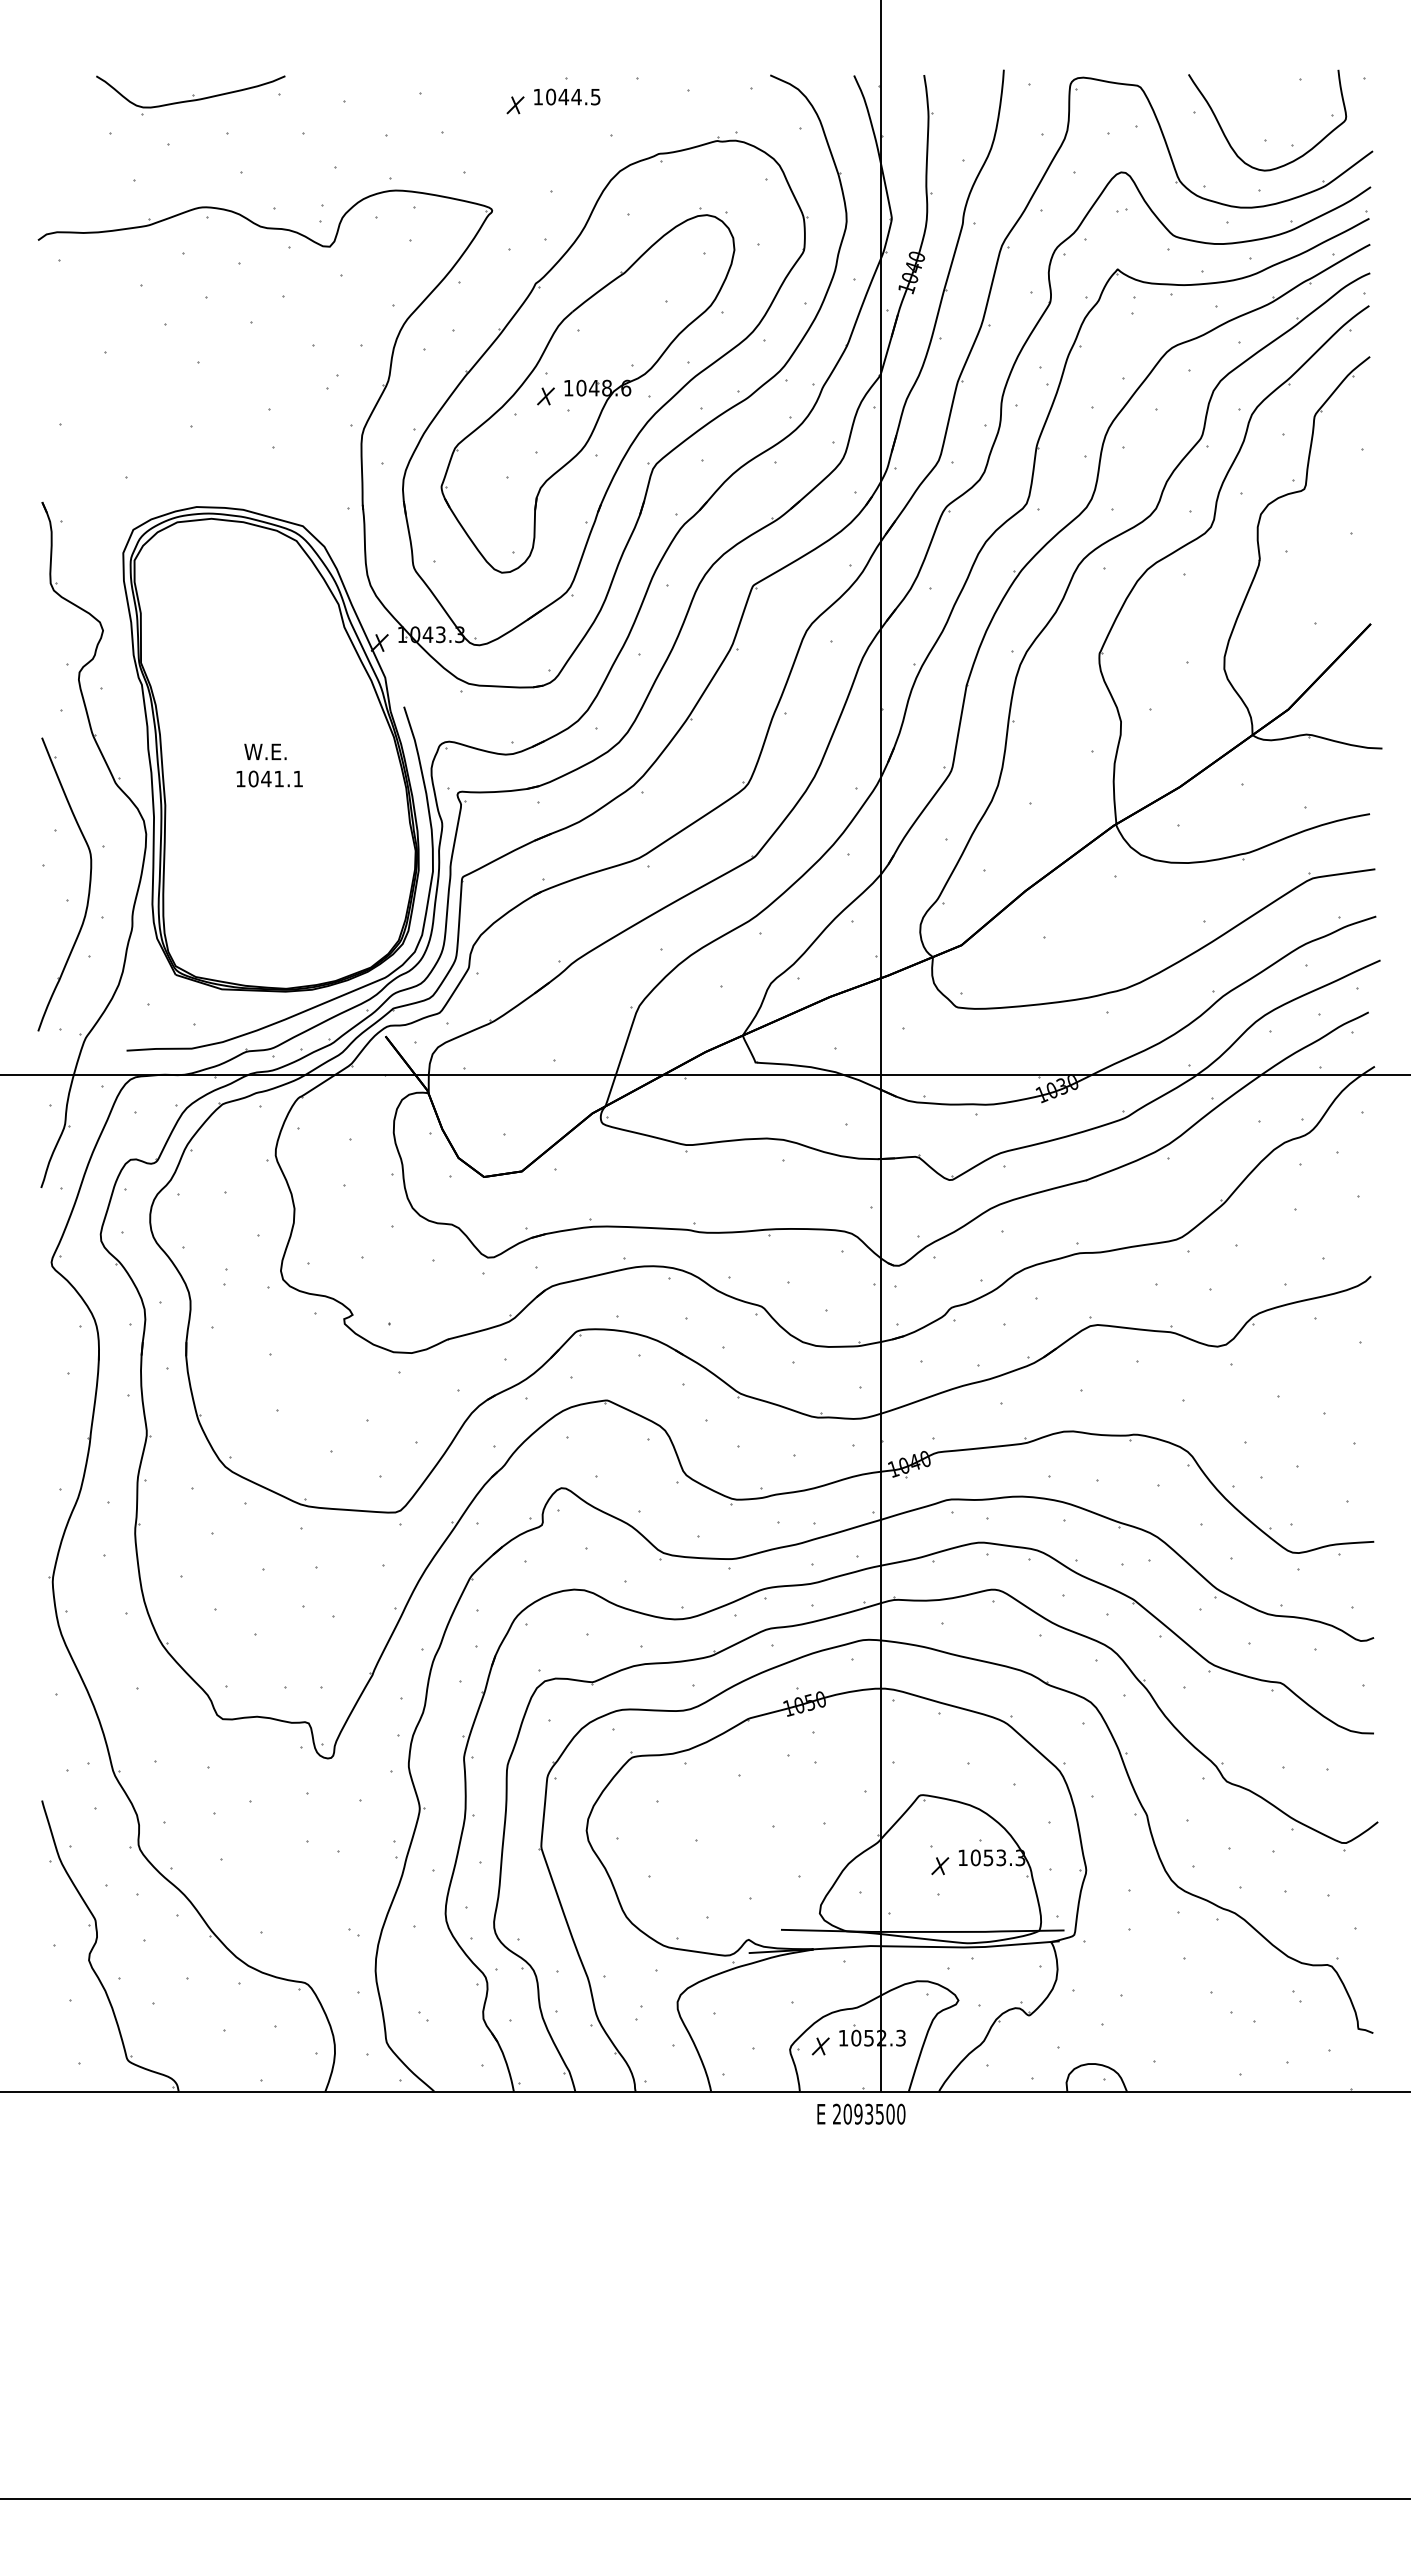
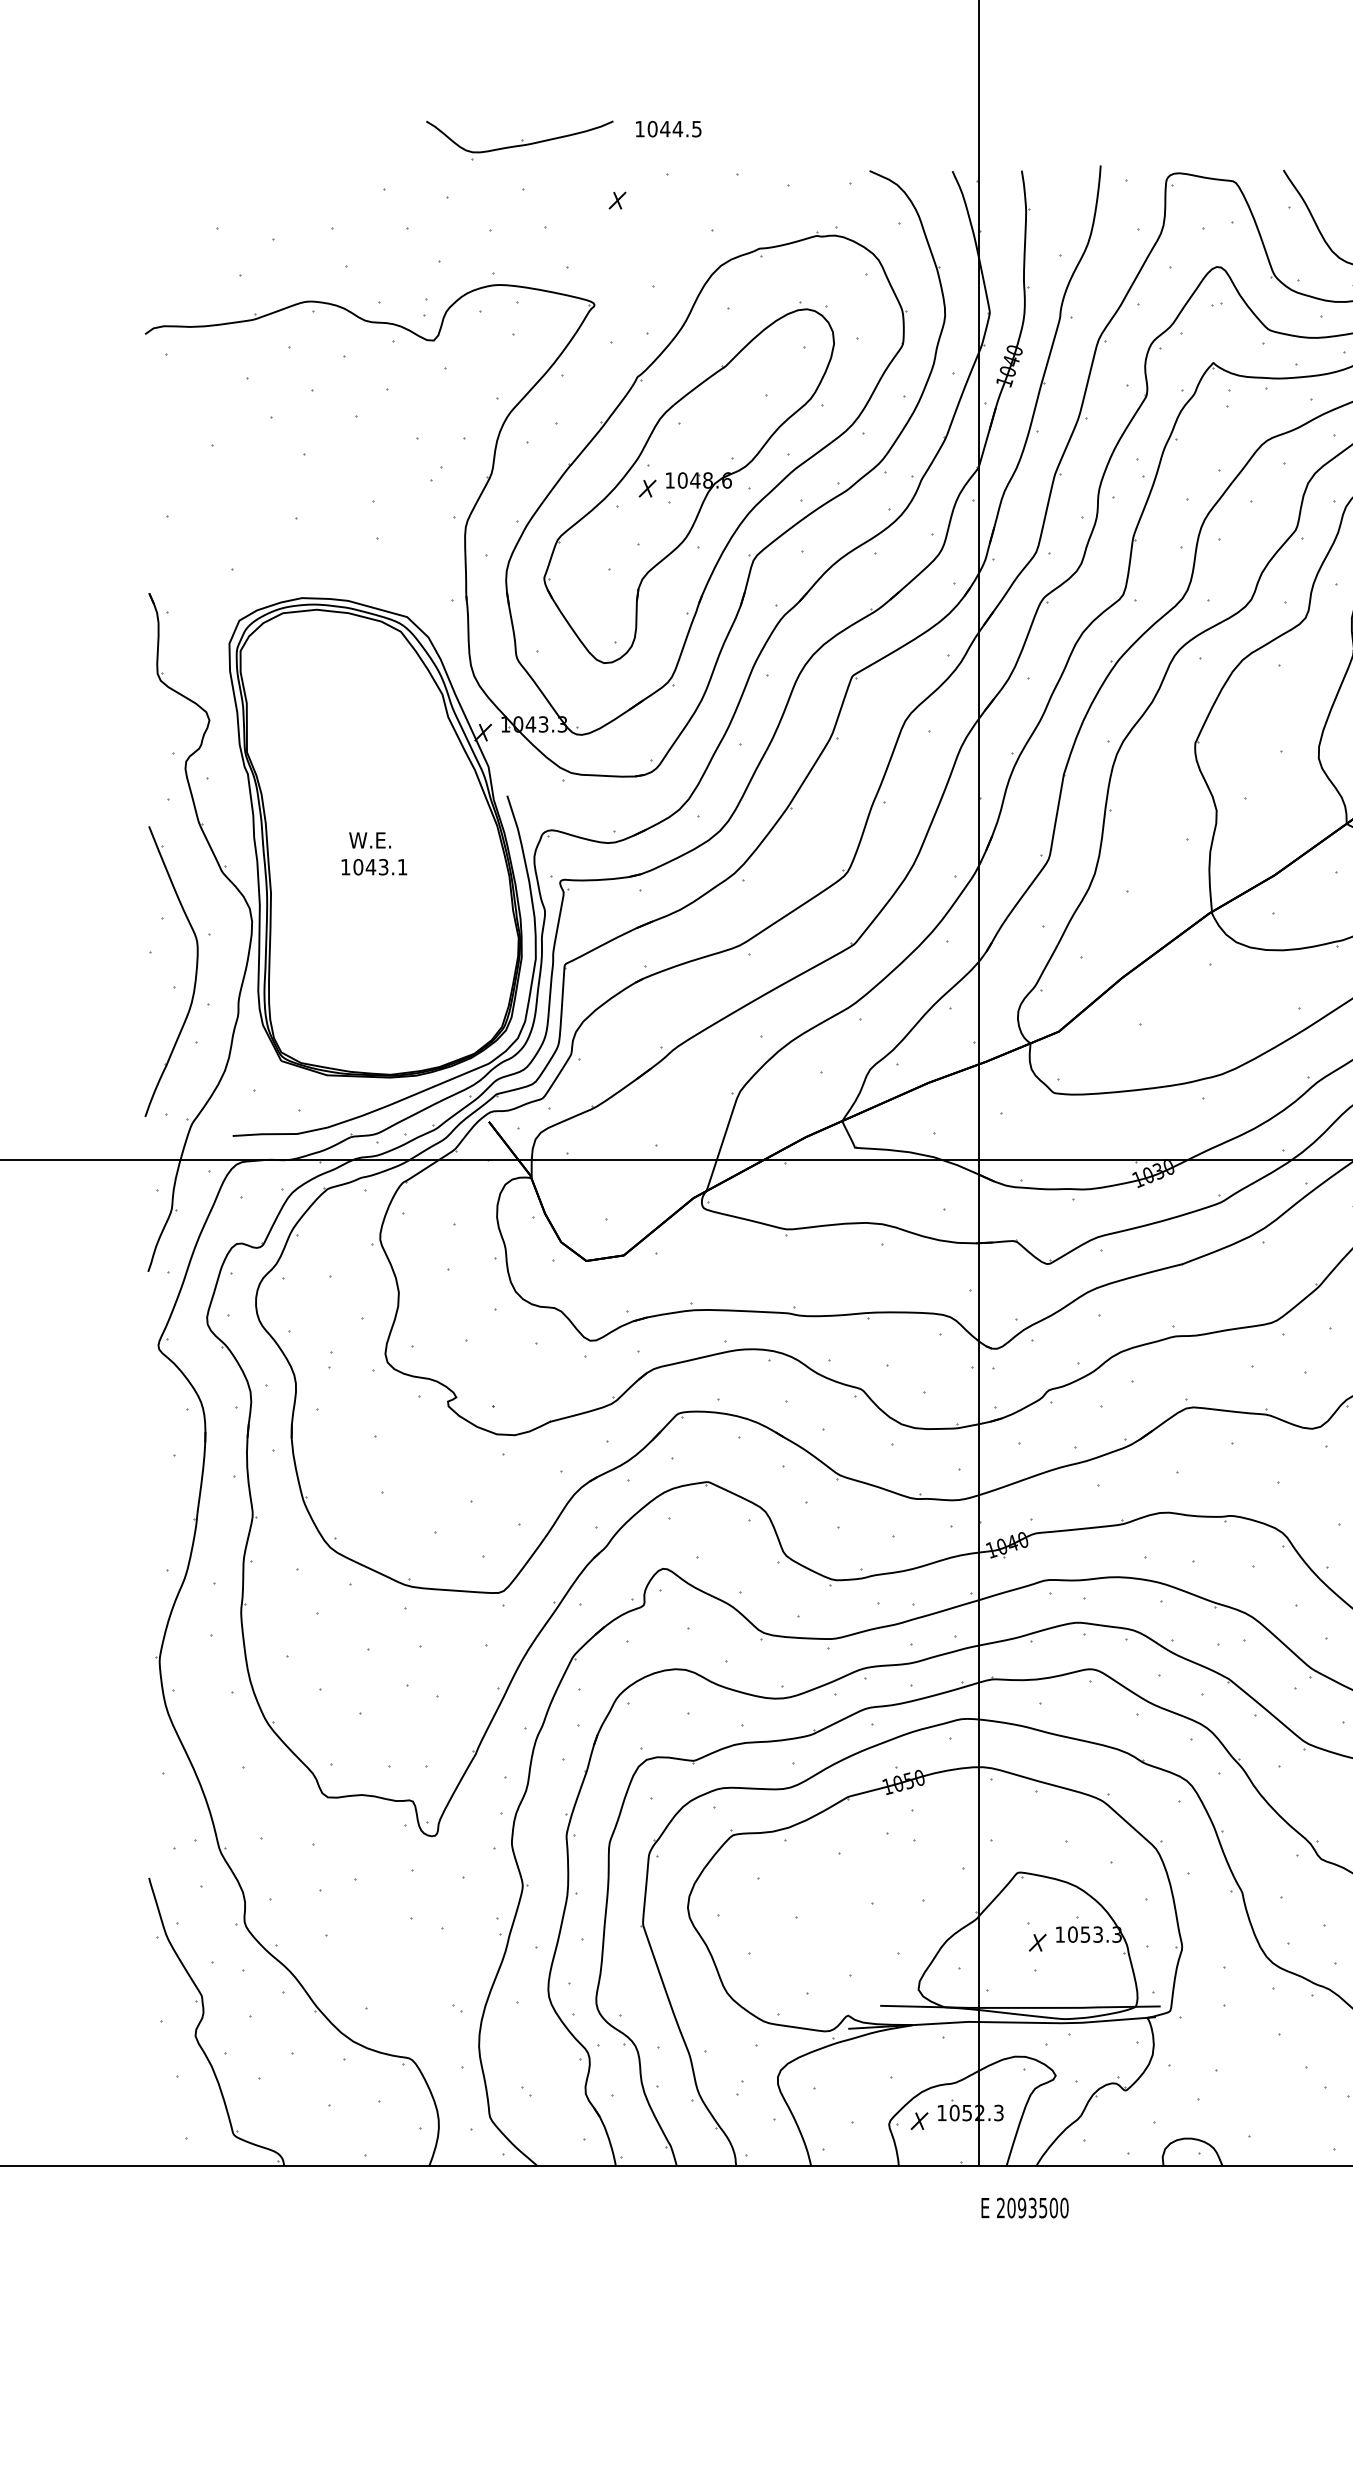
part: (190, 95) -> (519, 140), moved
text: (567, 96) -> (668, 128), moved
text: (278, 778) -> (383, 866), 1041.1 -> 1043.1
text: (861, 2113) -> (1025, 2207), moved

